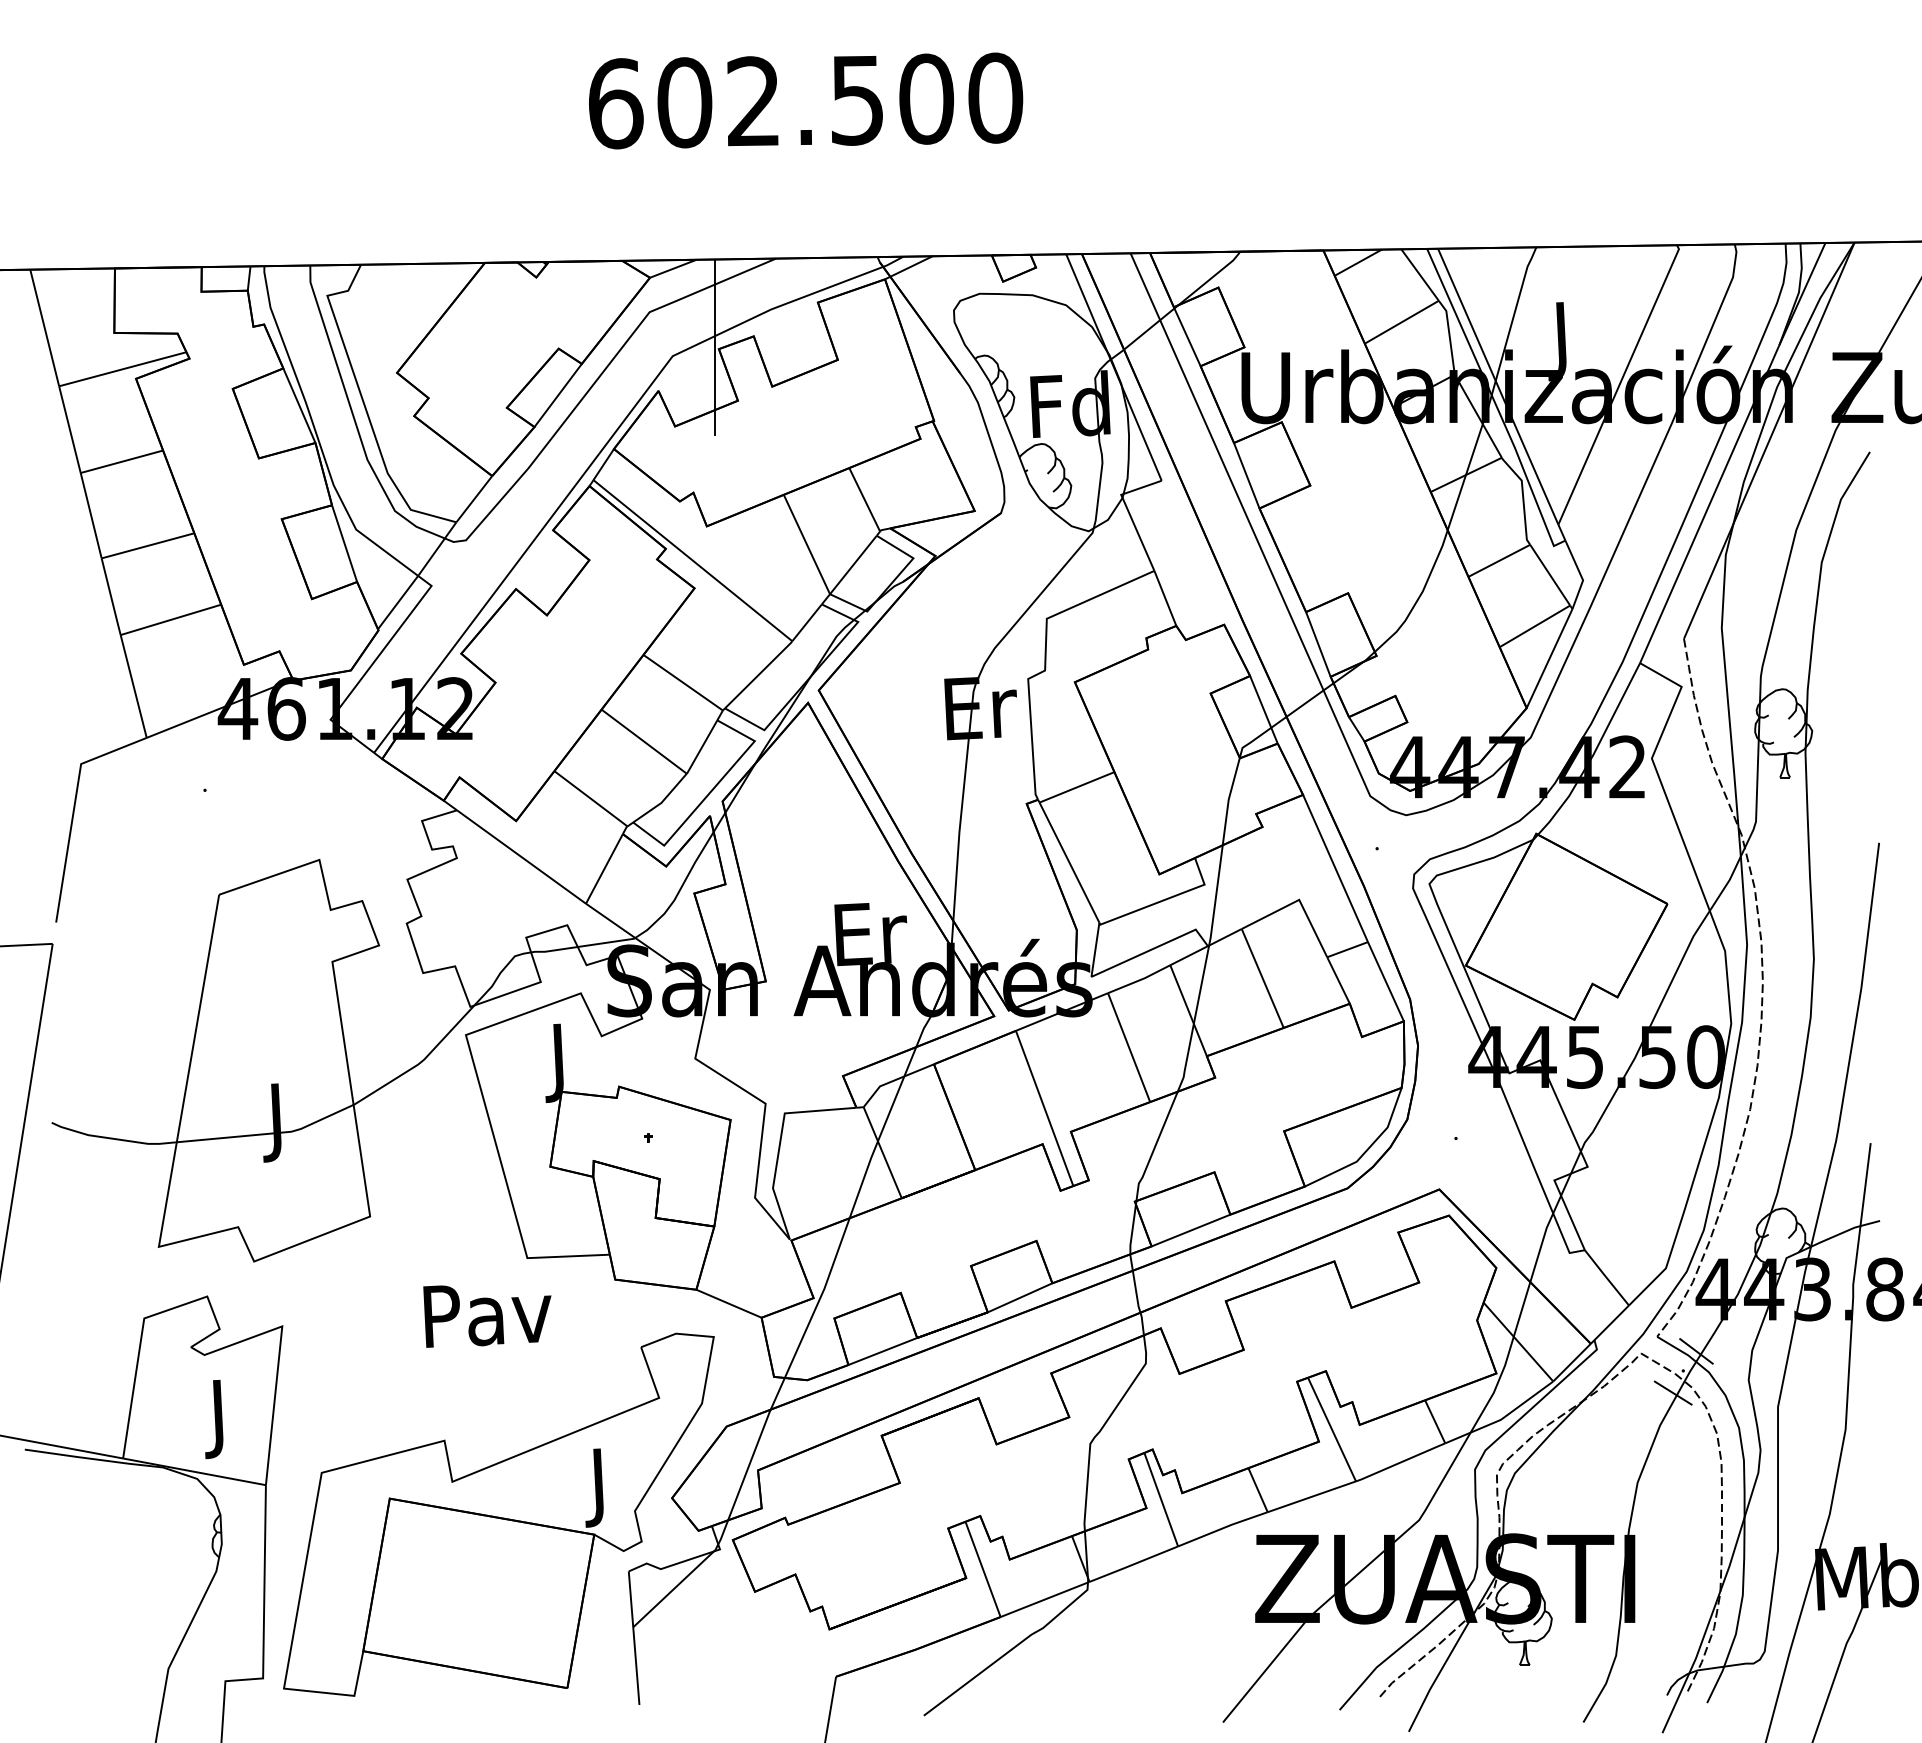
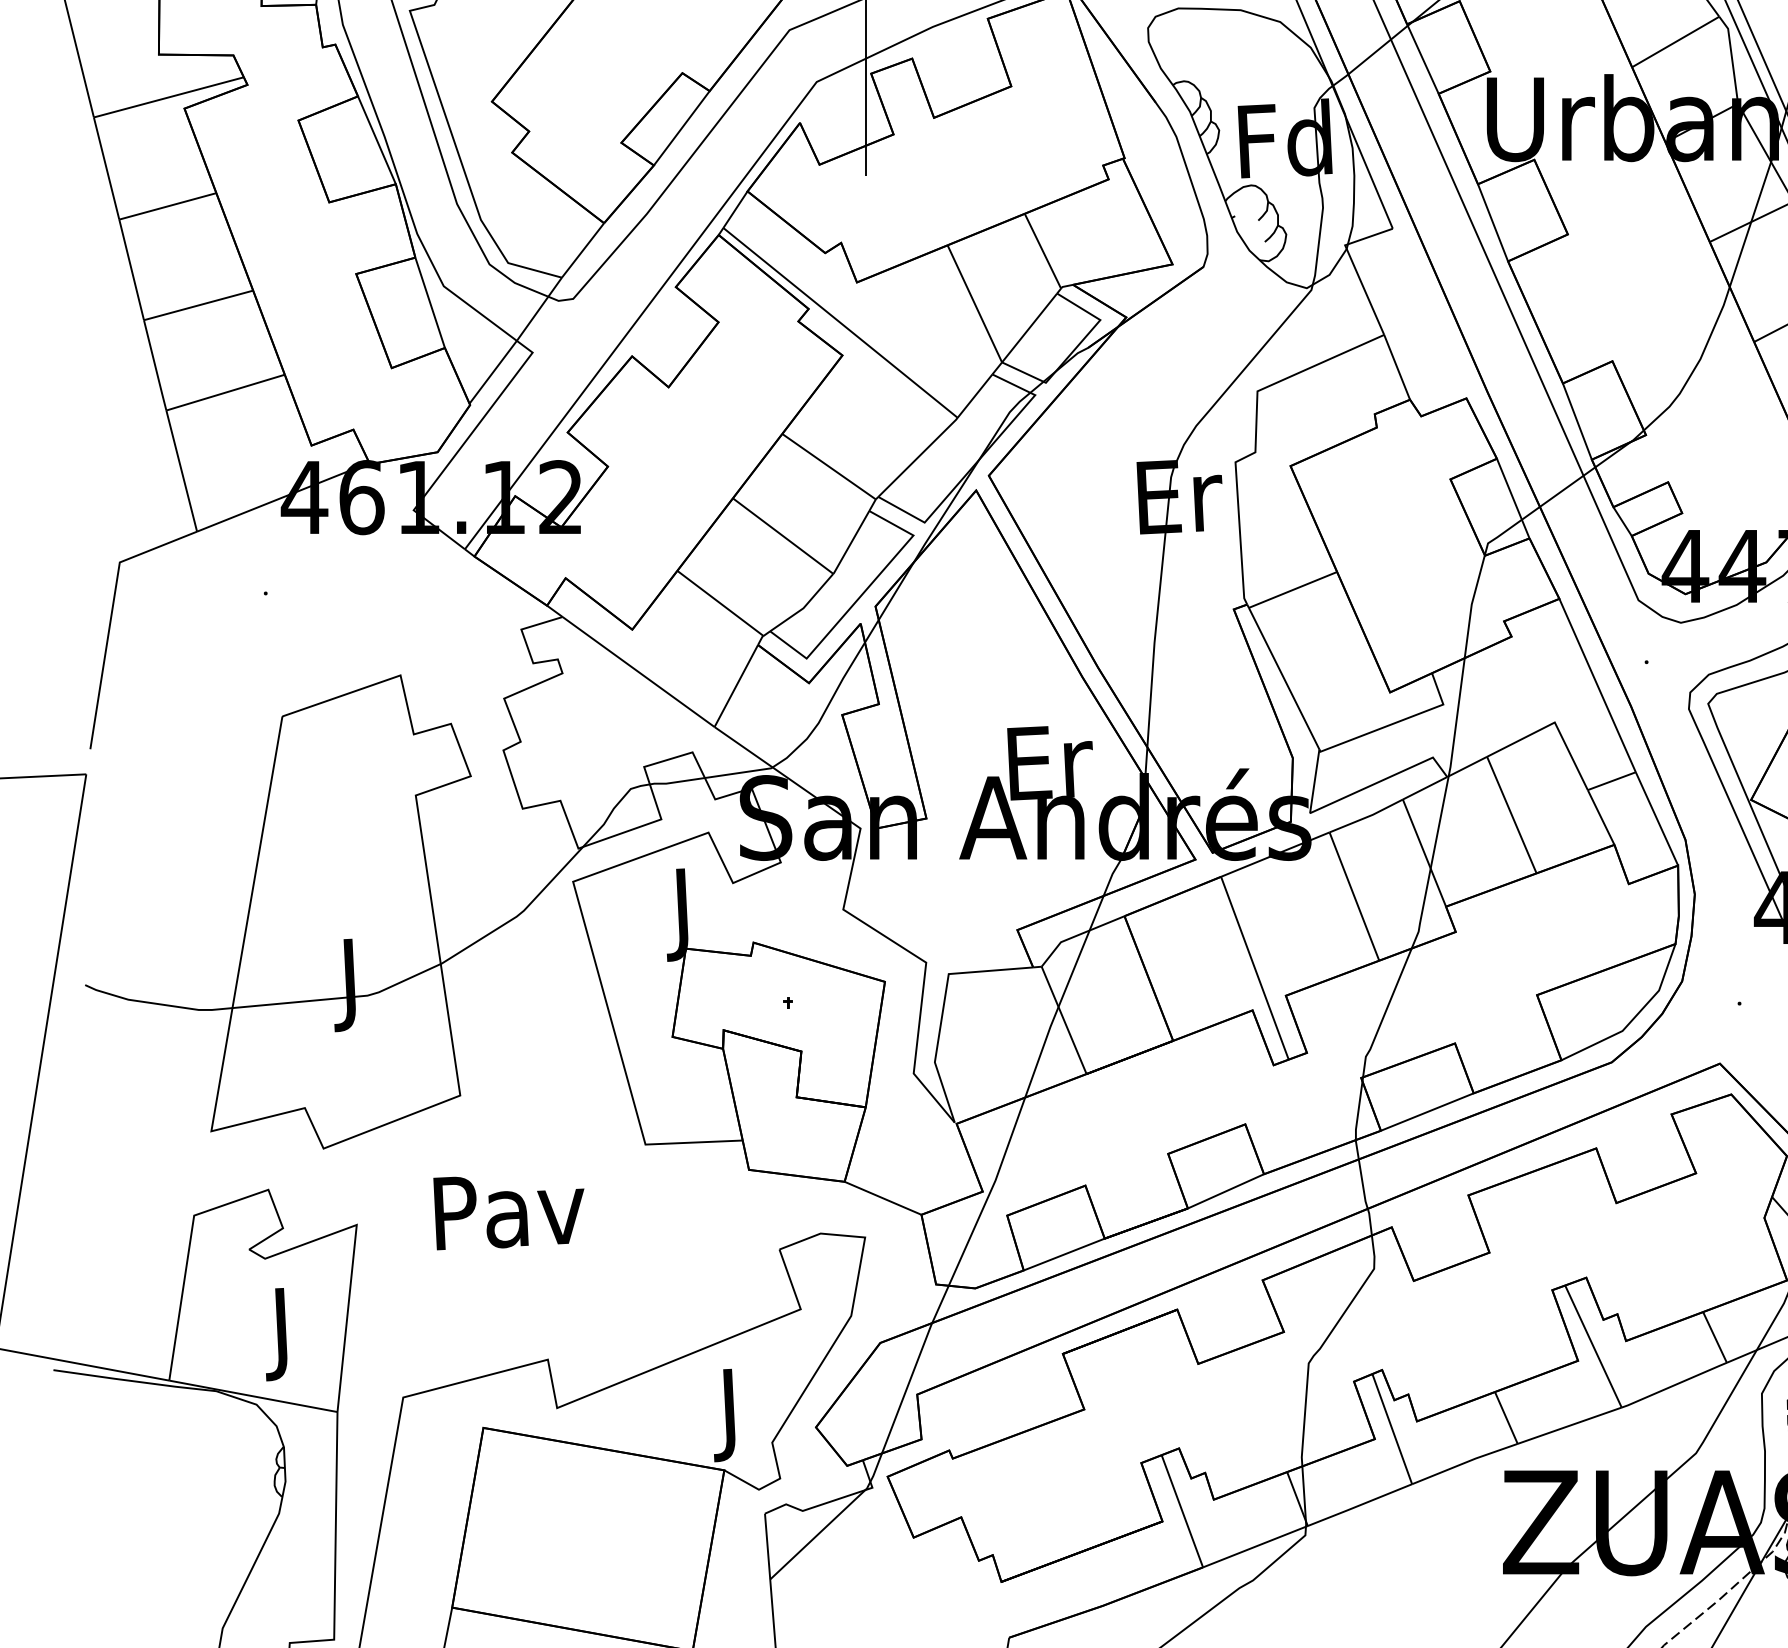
text: (487, 1316) -> (508, 1213), moved

